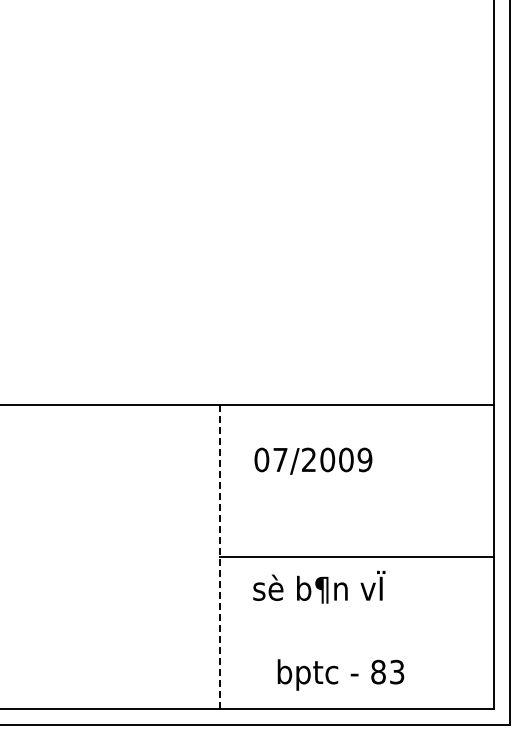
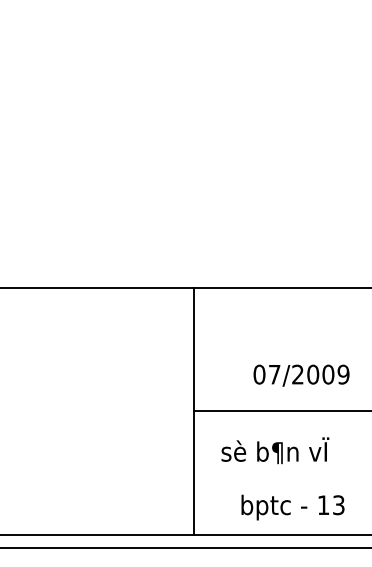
text: (313, 460) -> (301, 375), moved
line: (219, 557) -> (193, 411), dashed -> solid
text: (319, 586) -> (275, 450), moved
text: (378, 671) -> (323, 504), 83 -> 13

